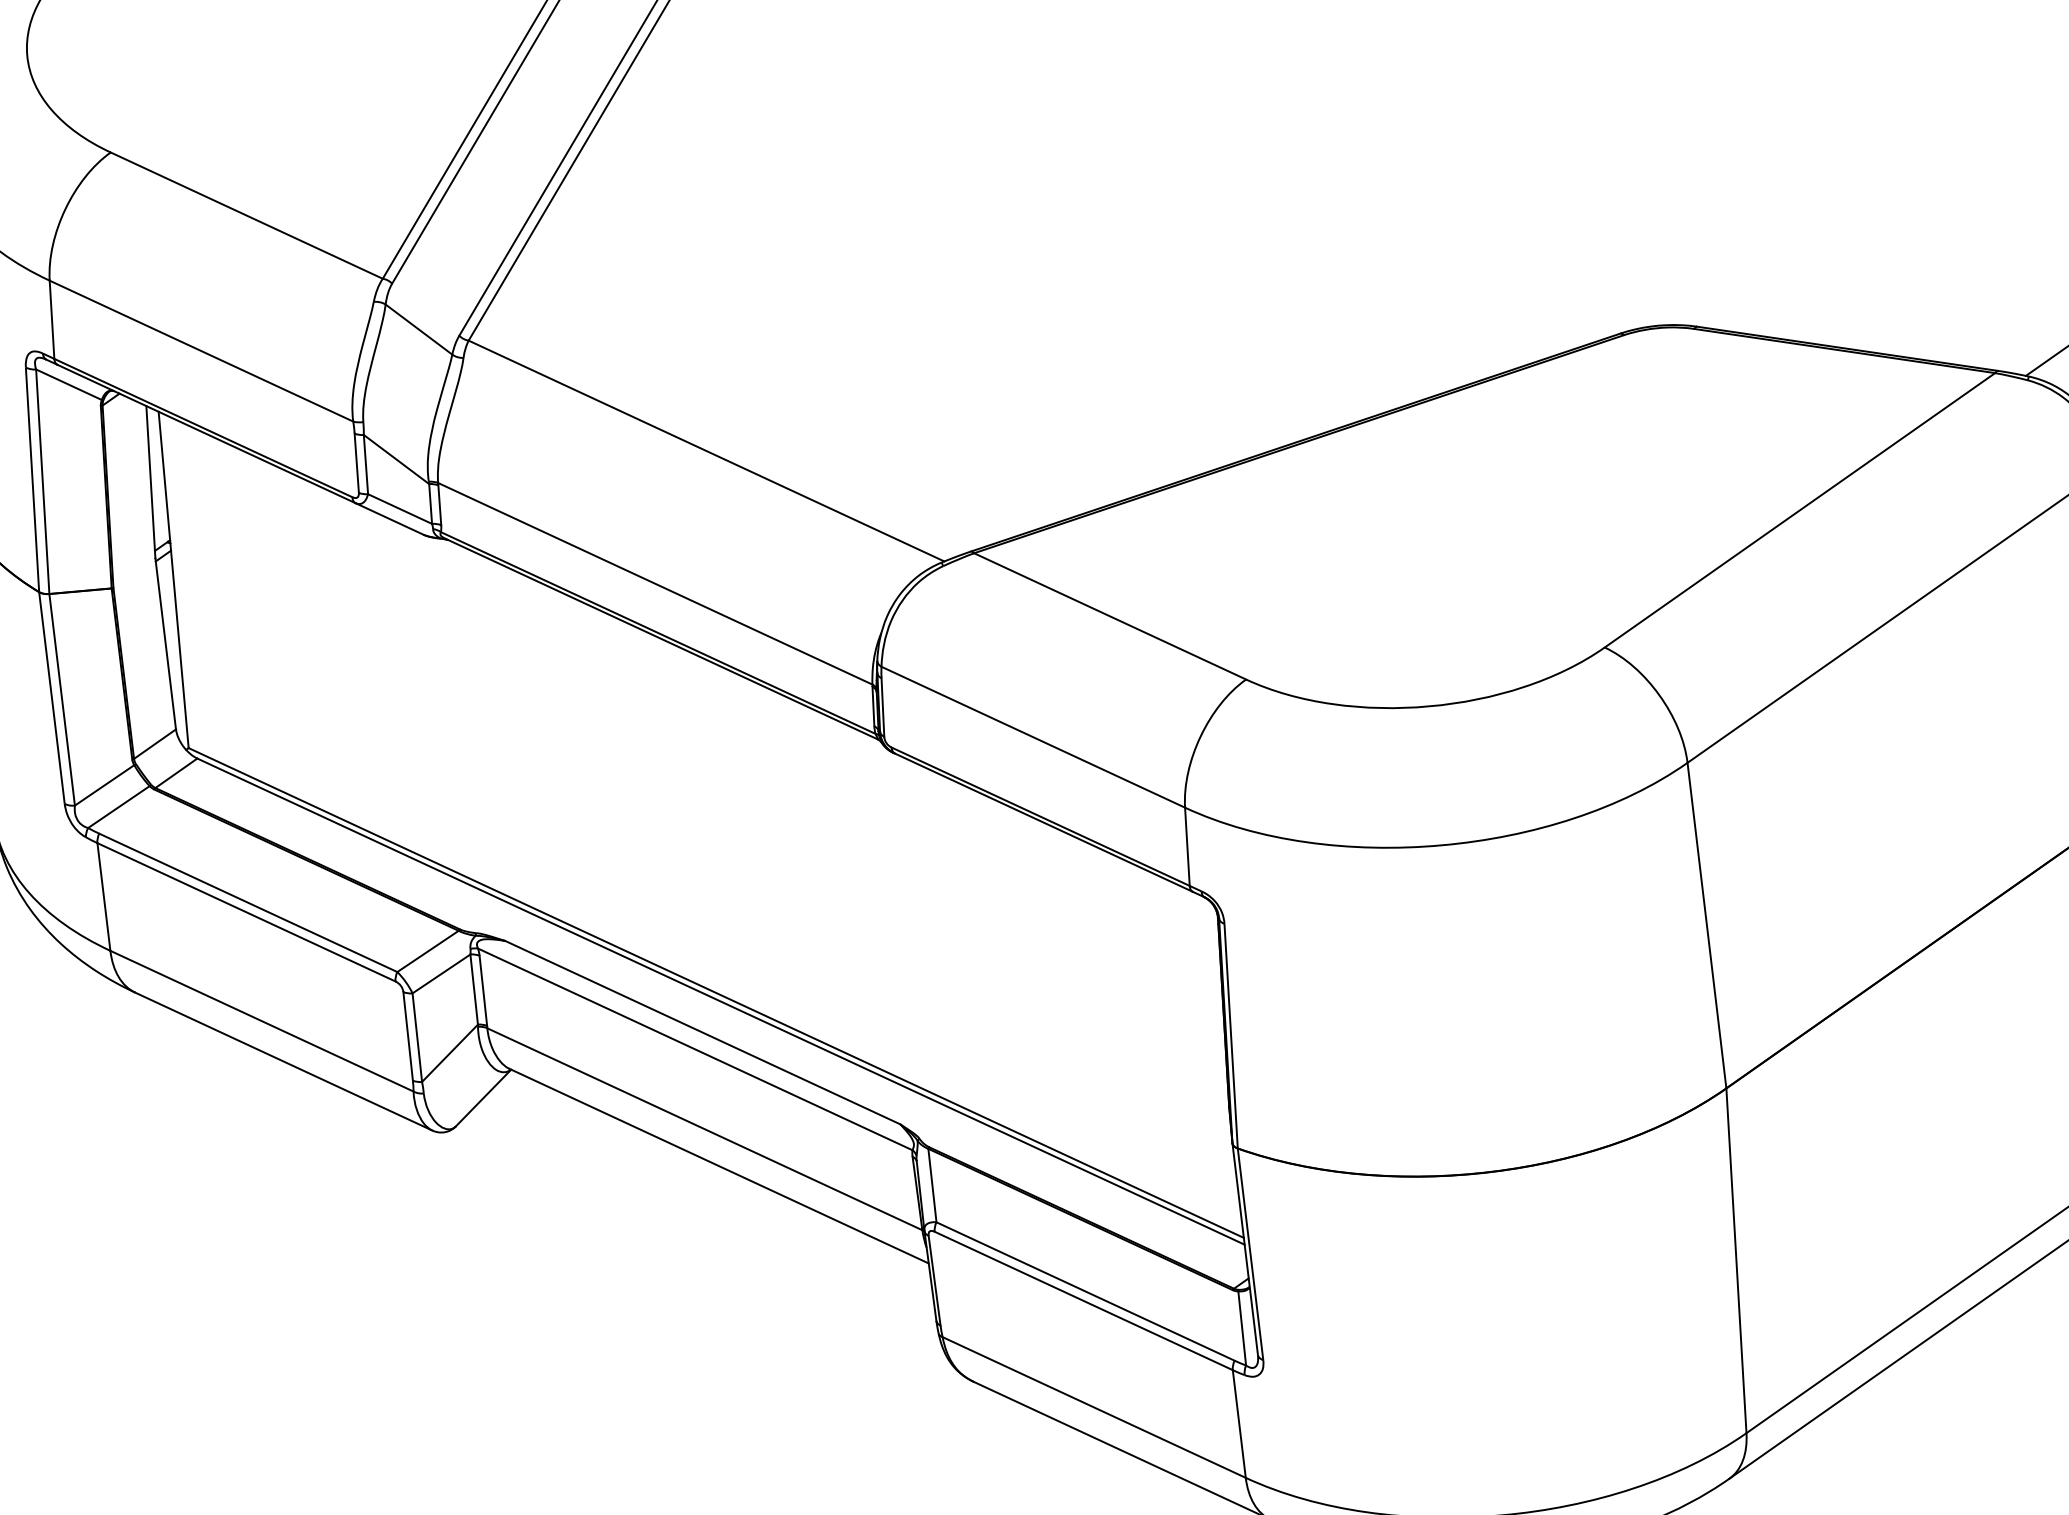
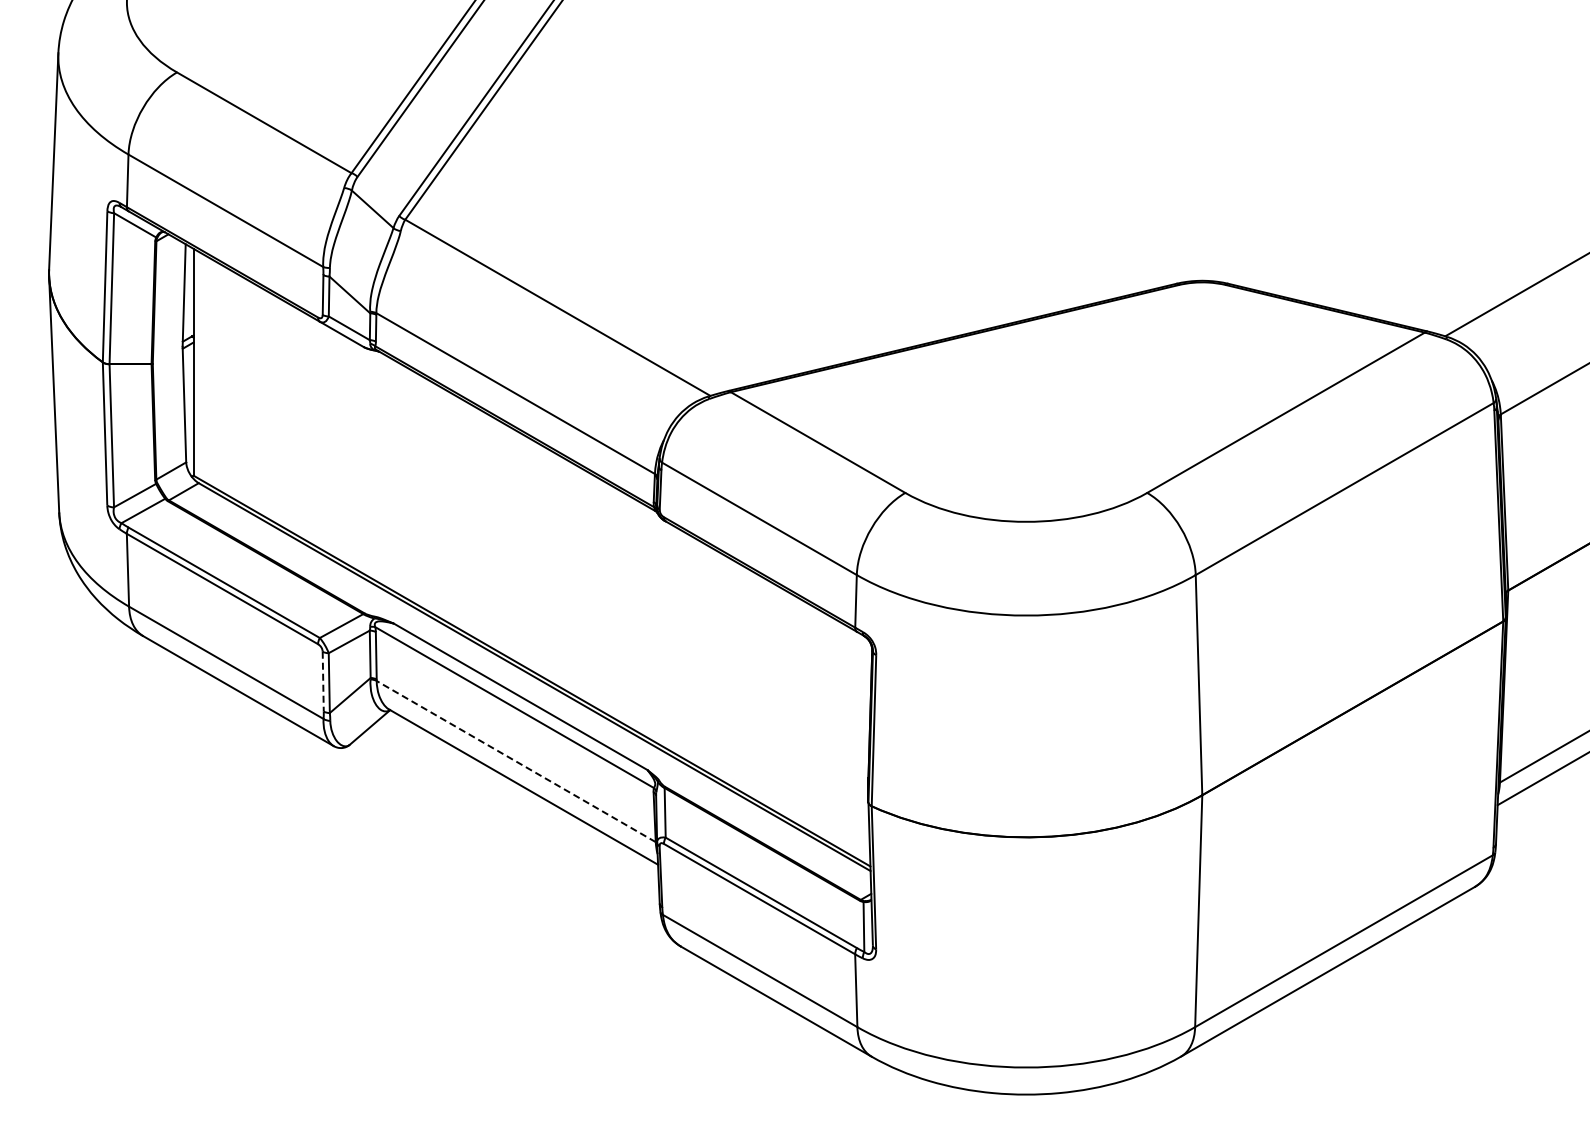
line: (408, 1036) -> (323, 681), solid -> dashed
line: (703, 1129) -> (515, 761), solid -> dashed

